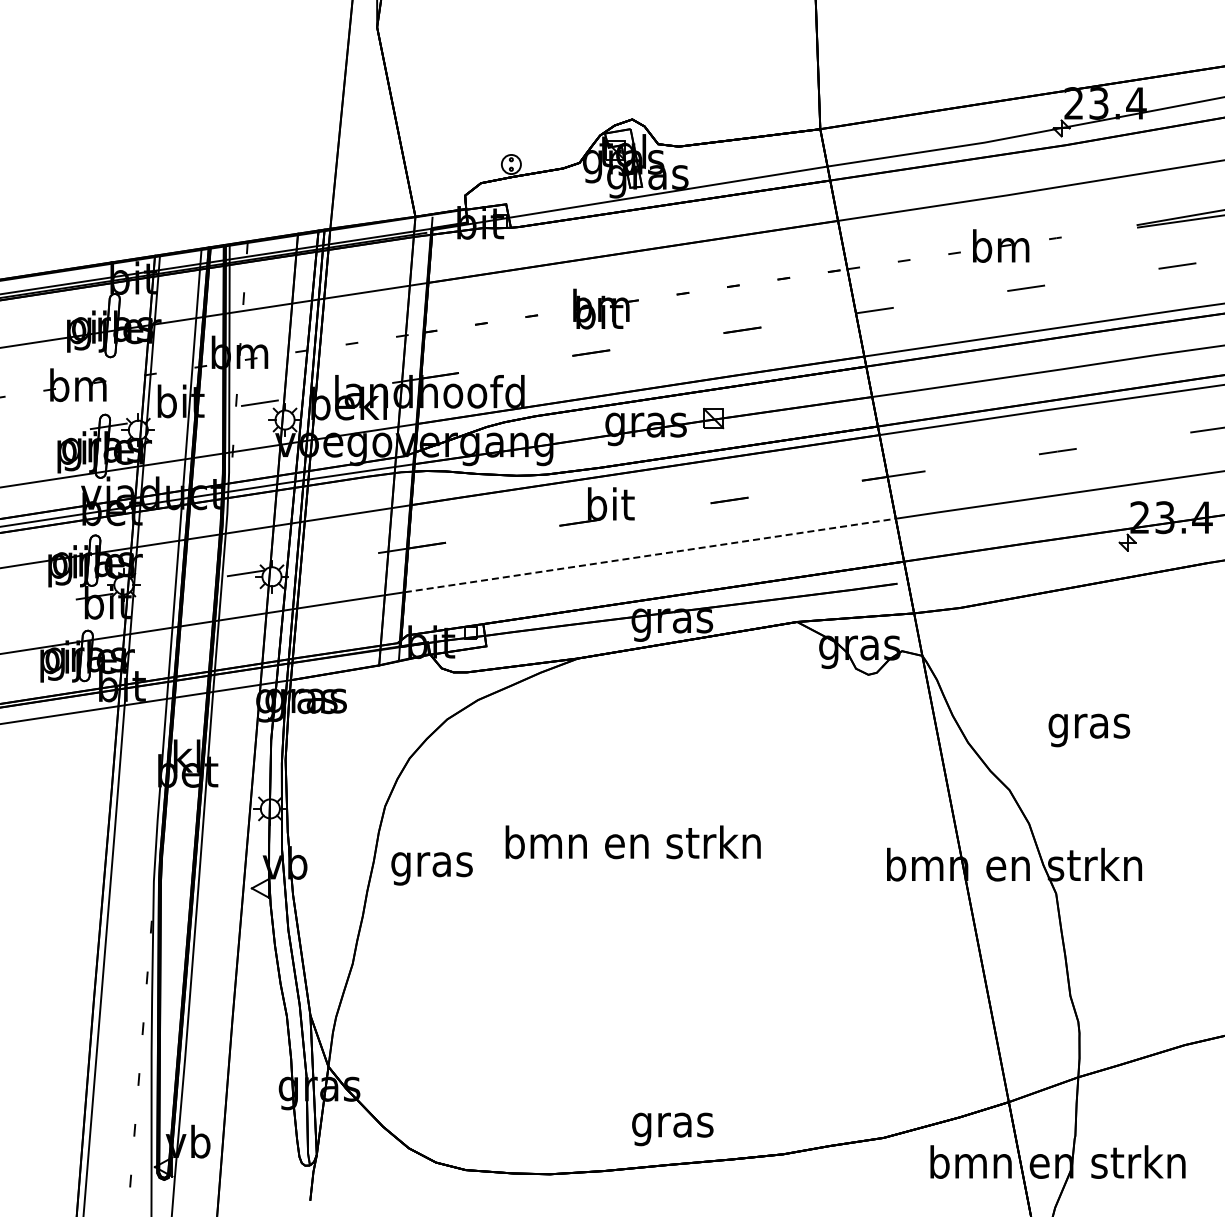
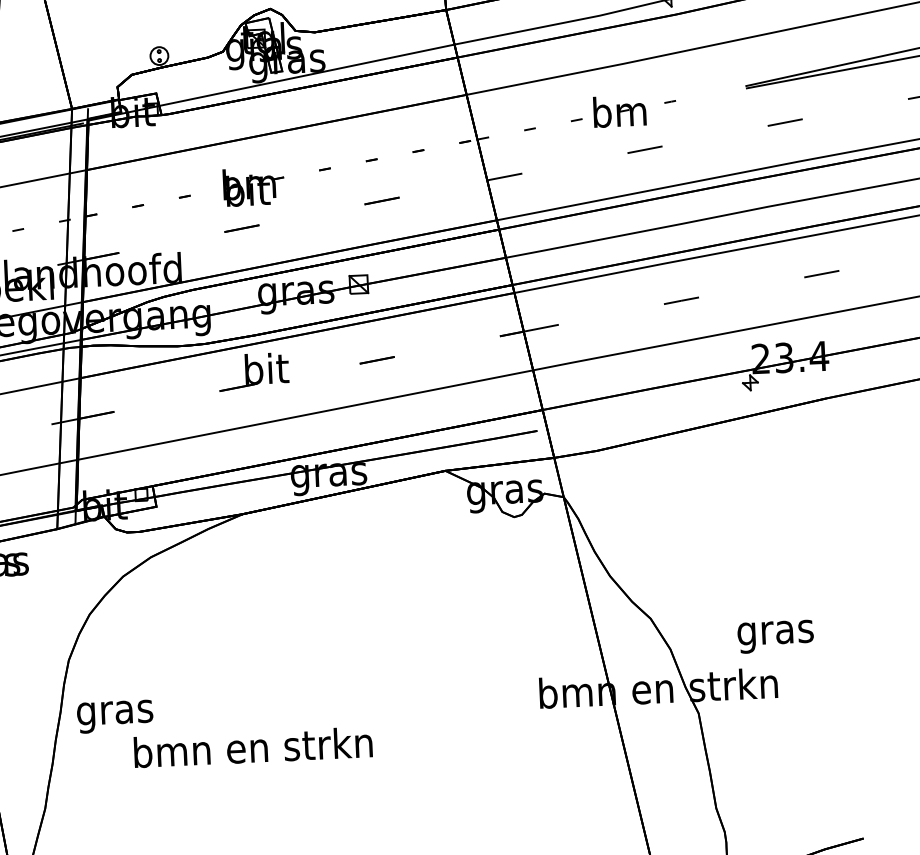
line: (650, 555) -> (305, 415), dashed -> solid
text: (1089, 730) -> (775, 636), moved
text: (632, 842) -> (252, 747), moved

